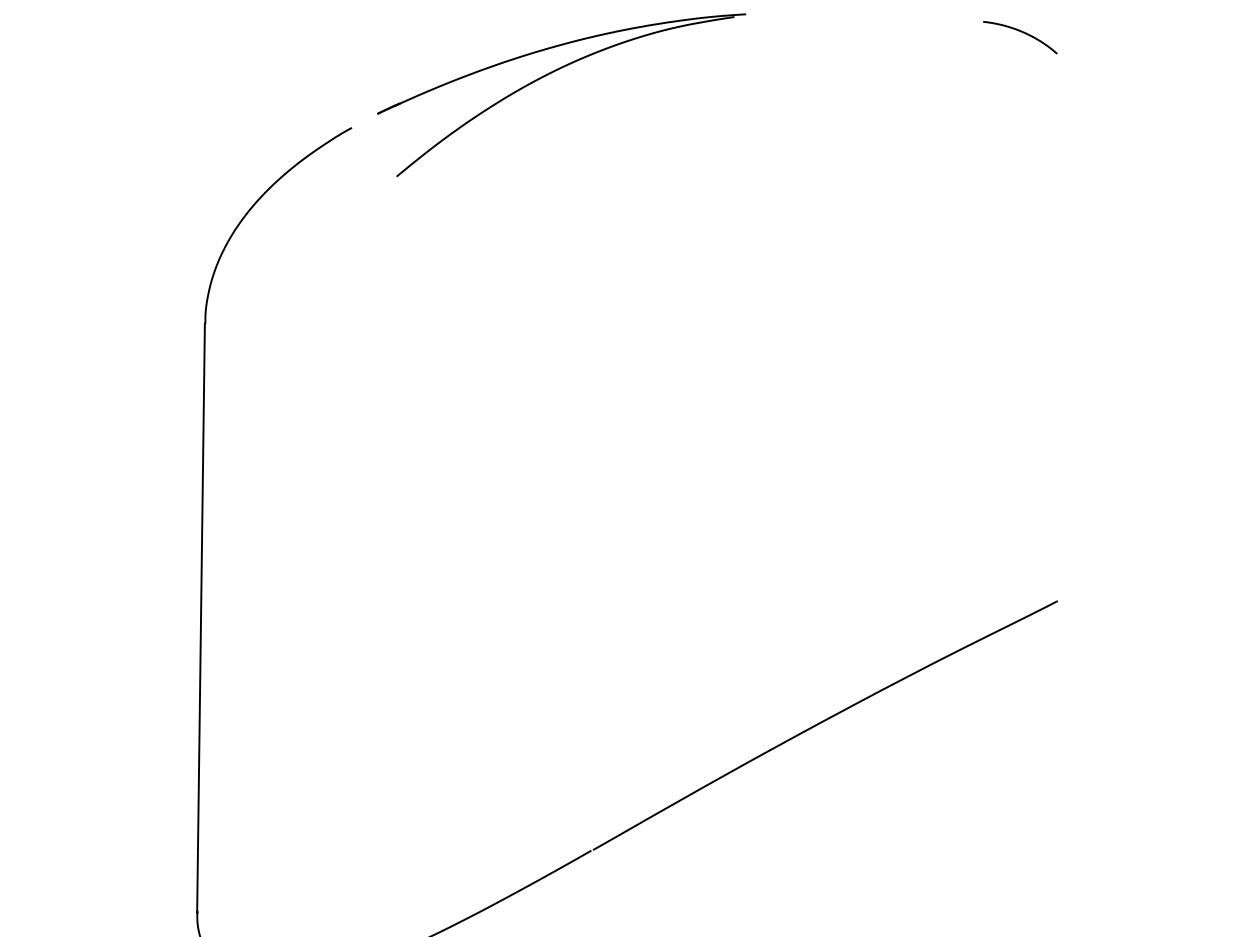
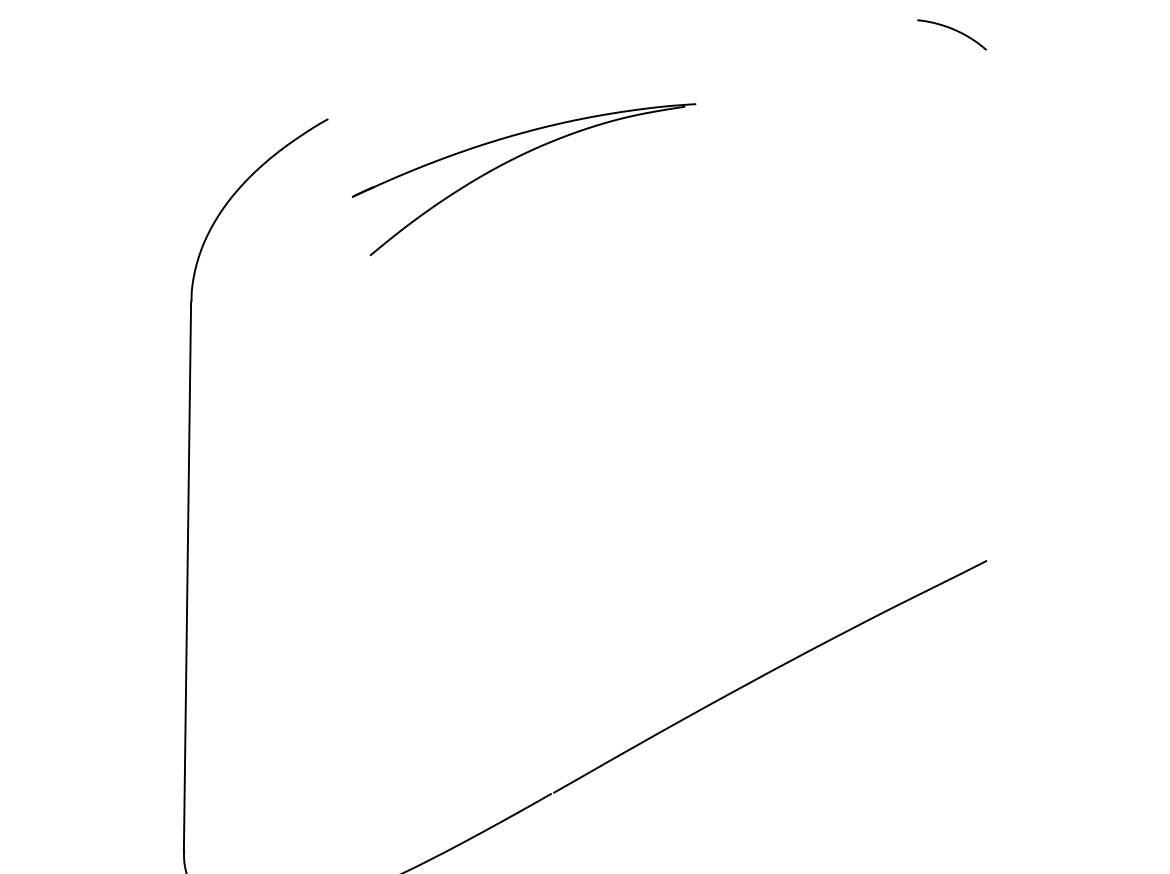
part: (550, 74) -> (513, 160), moved

